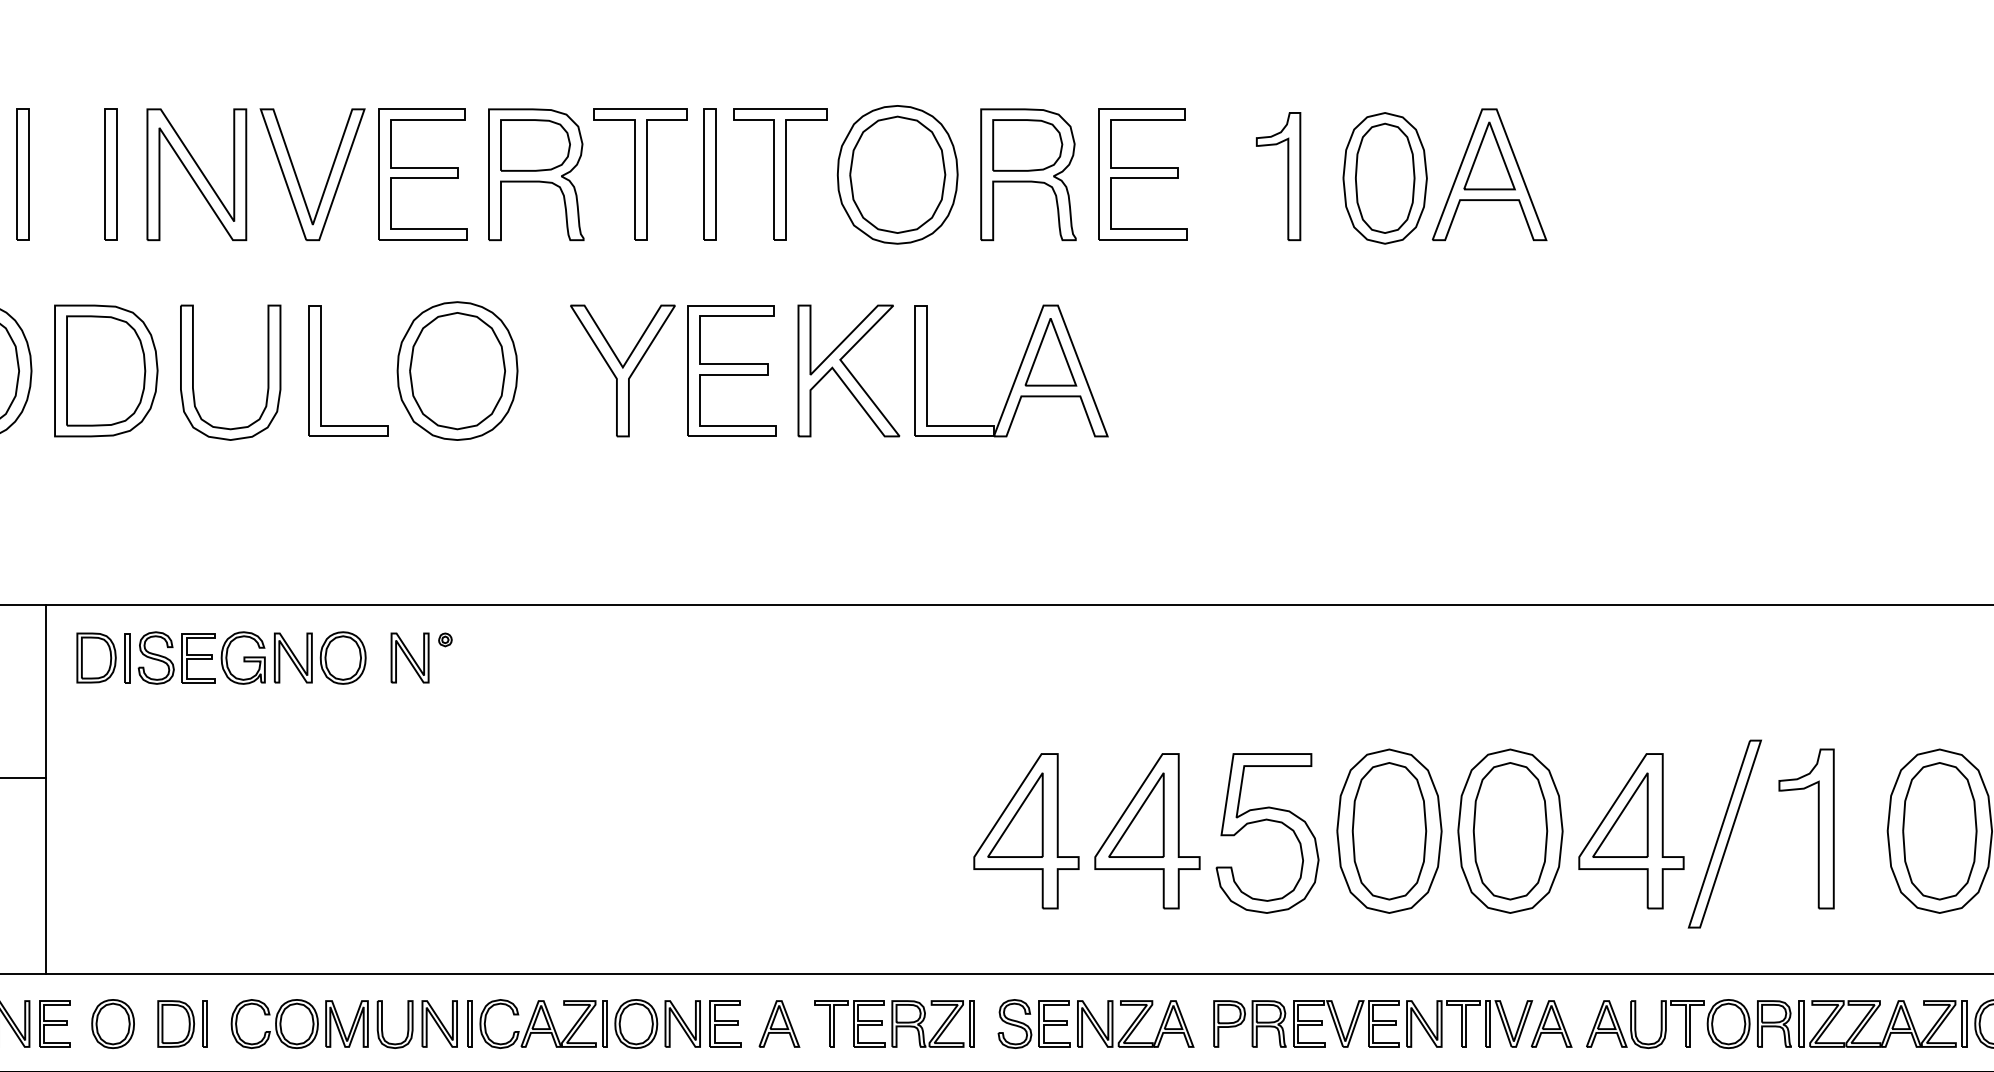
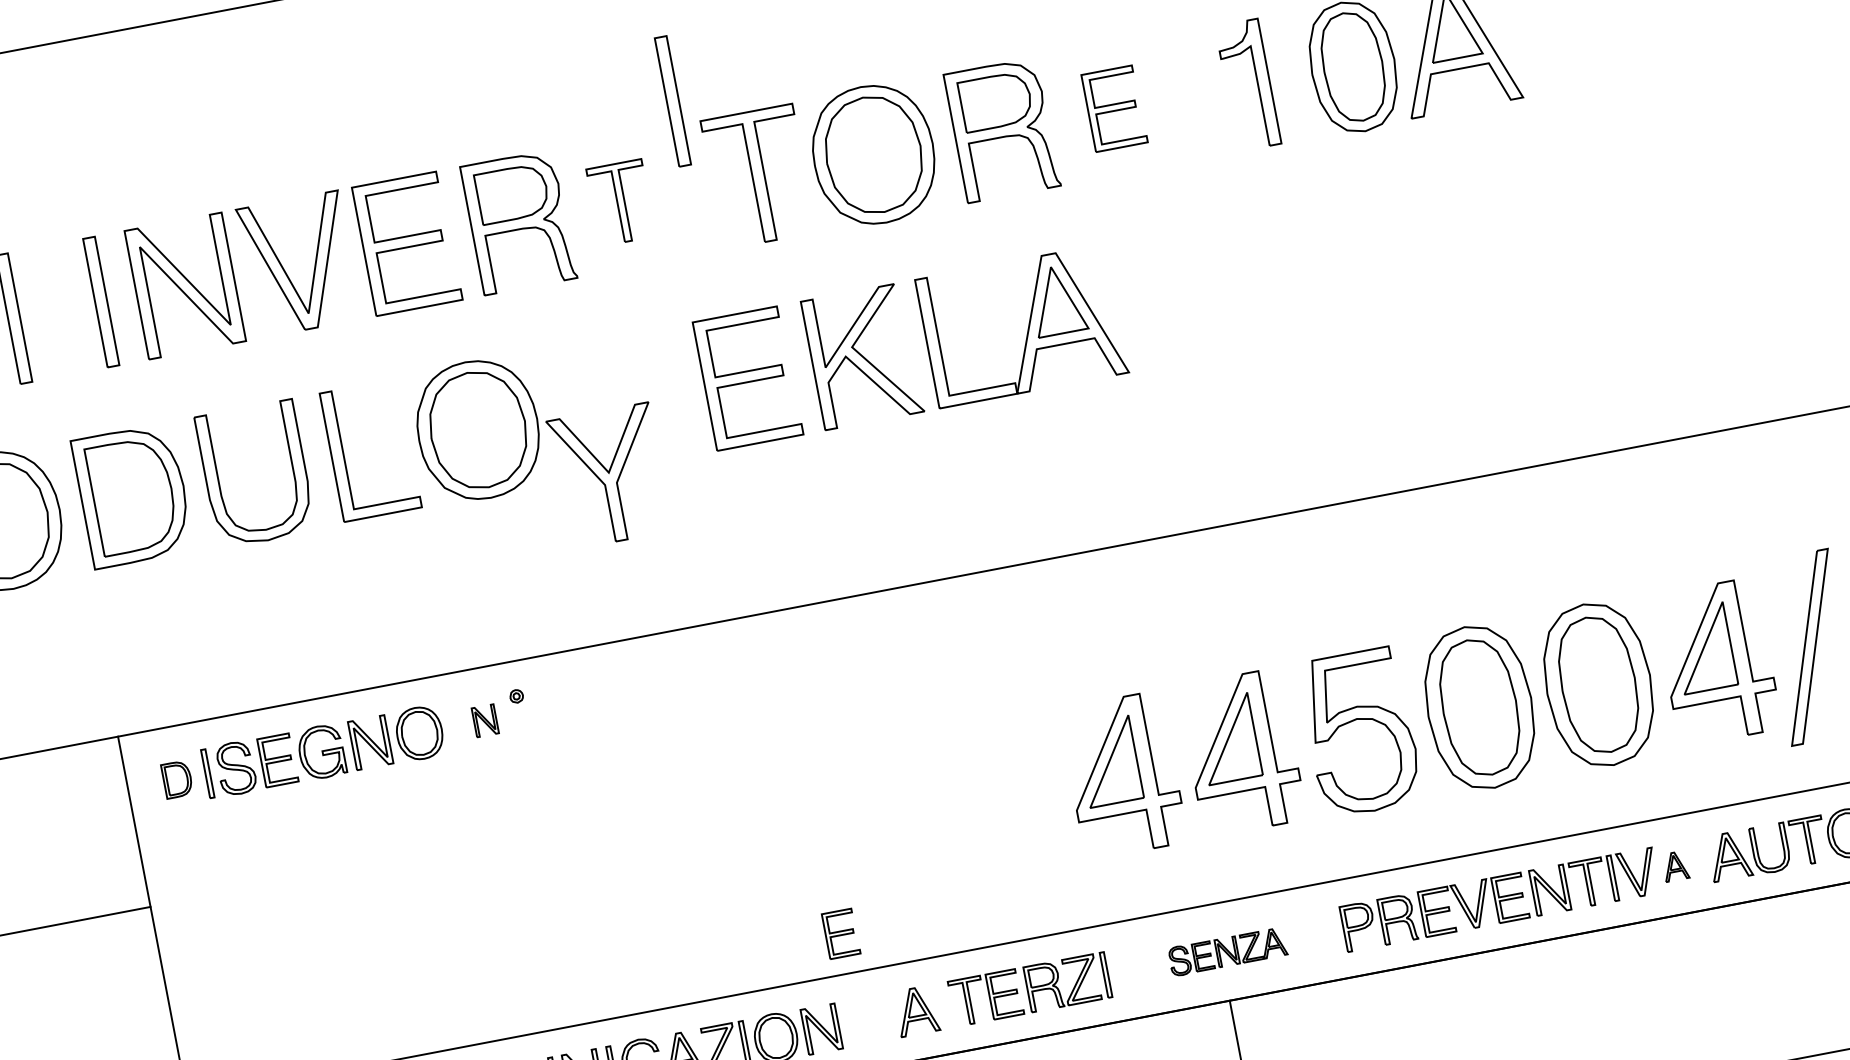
part: (640, 174) -> (621, 202), size x0.6
part: (709, 174) -> (671, 101), moved
part: (1142, 174) -> (1114, 108), size x0.6
part: (622, 370) -> (609, 475), moved
part: (96, 657) -> (177, 779), size x0.7
part: (409, 657) -> (484, 720), size x0.6
part: (725, 1023) -> (840, 933), moved
part: (1095, 1023) -> (1227, 951), size x0.6
part: (1551, 1023) -> (1675, 865), size x0.6

